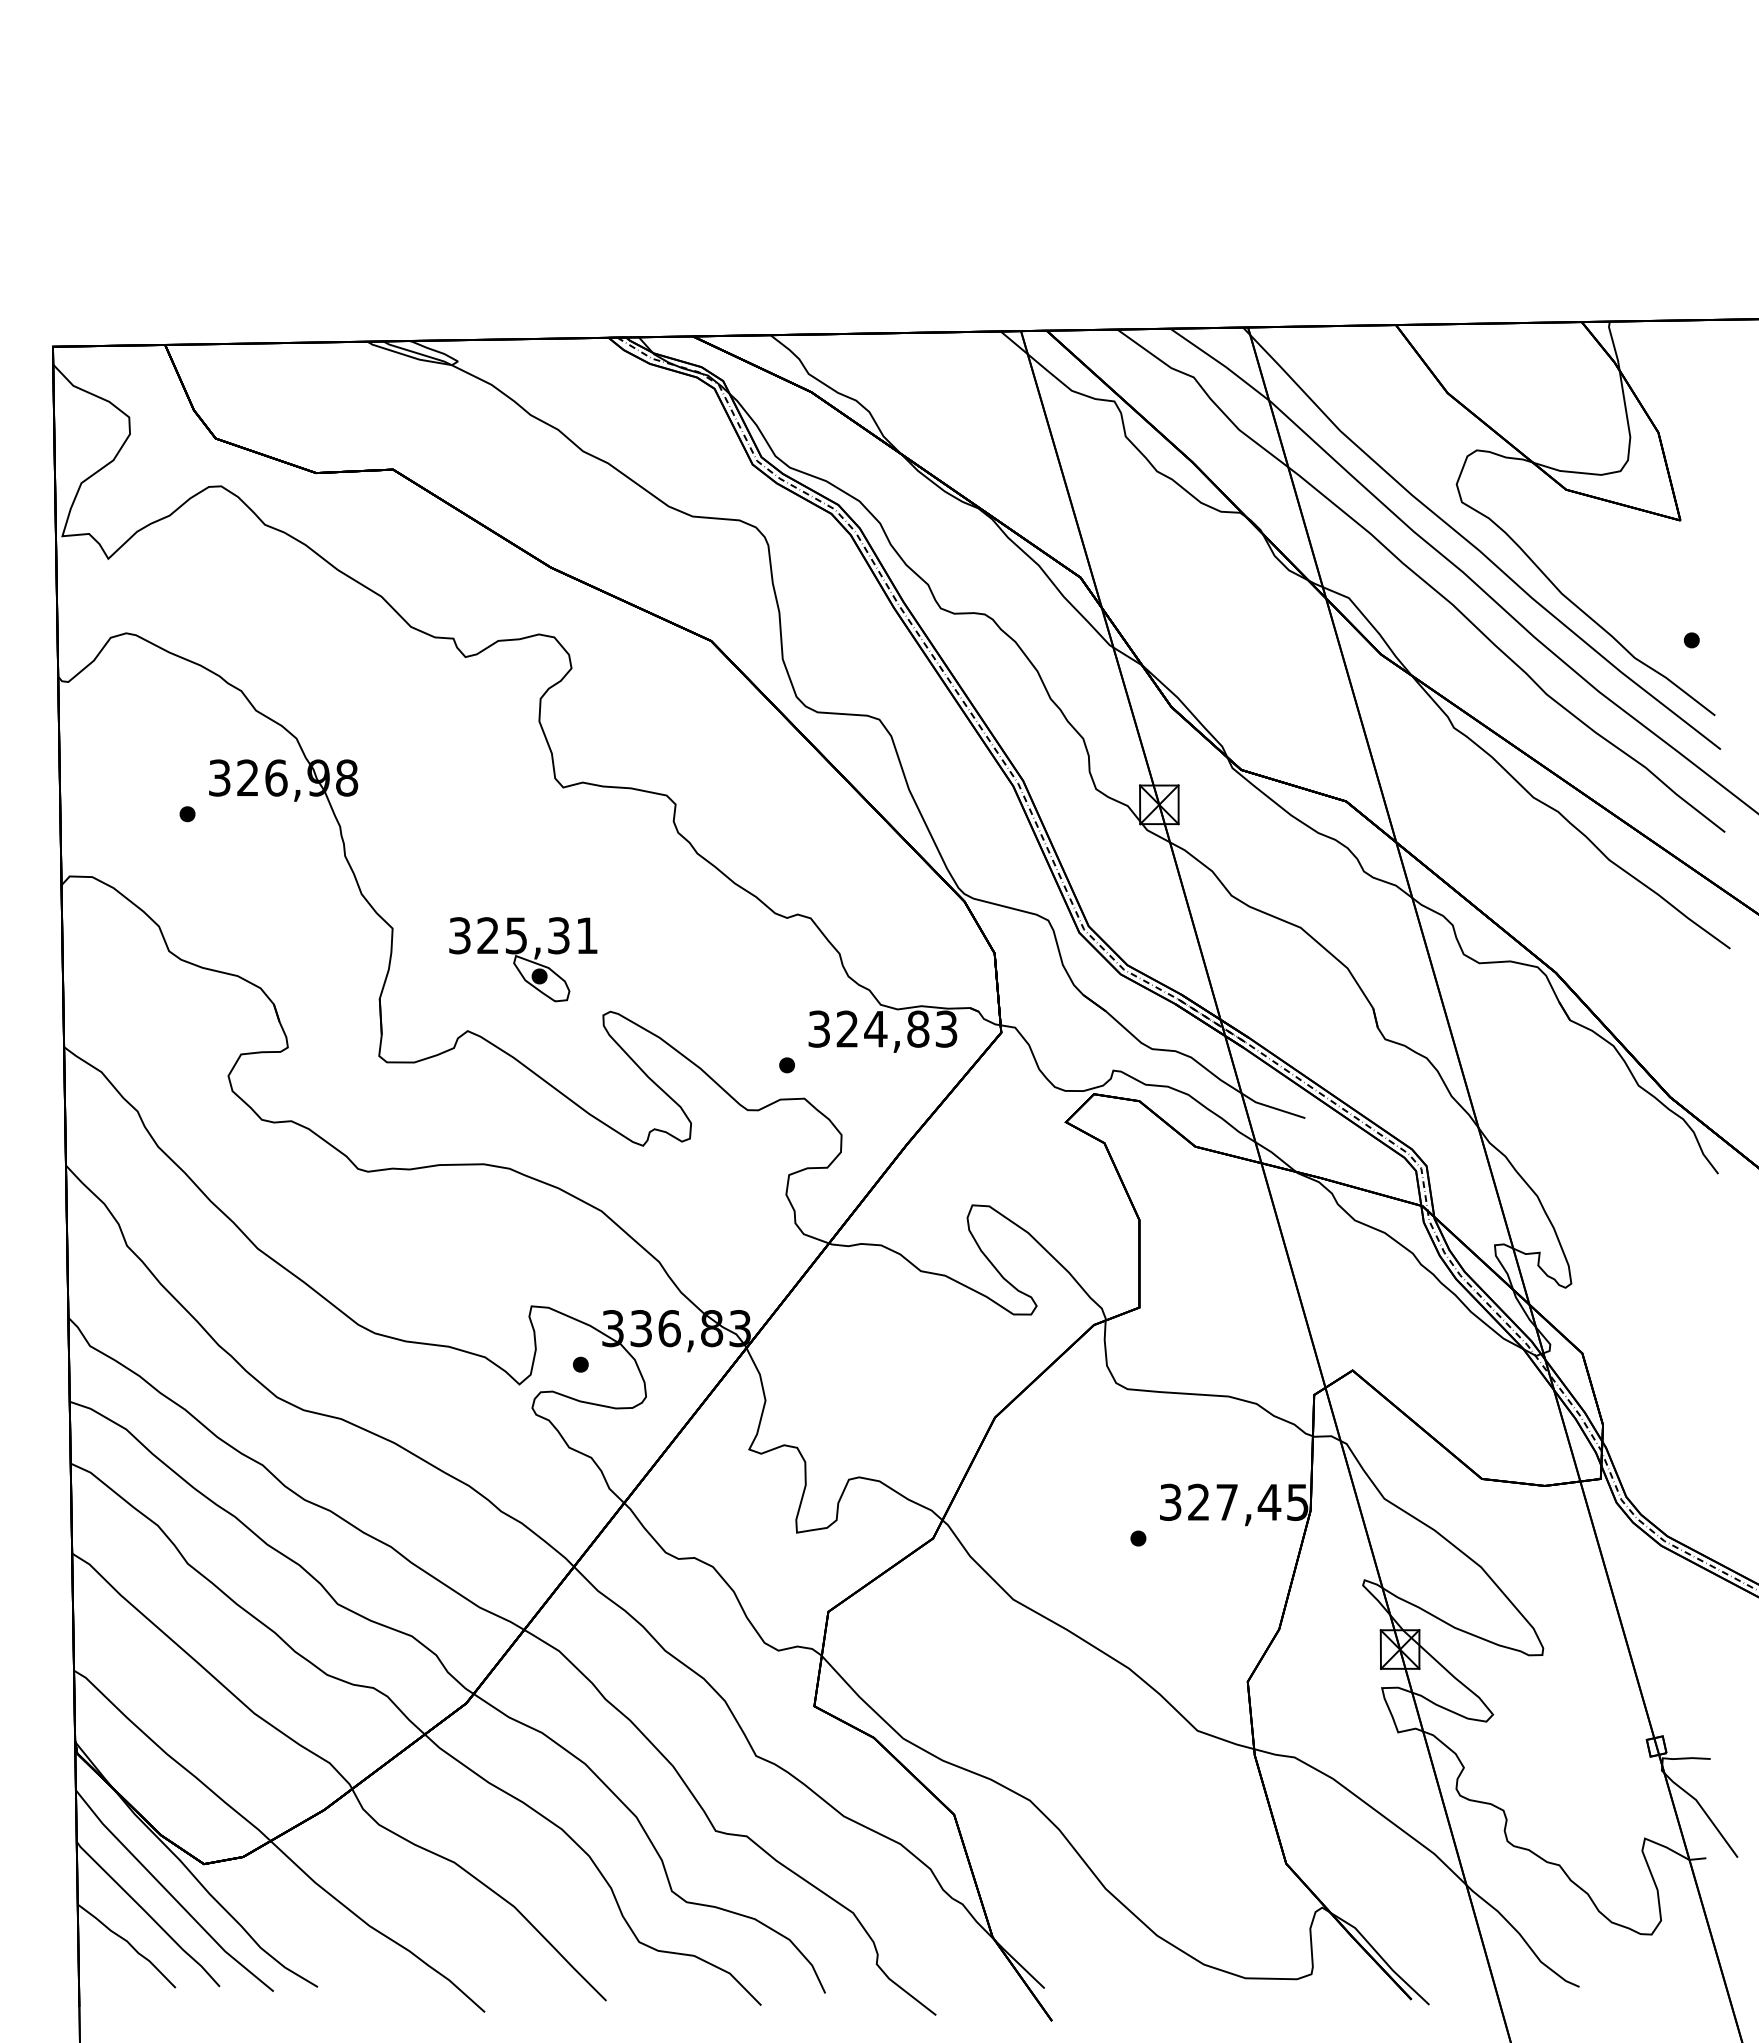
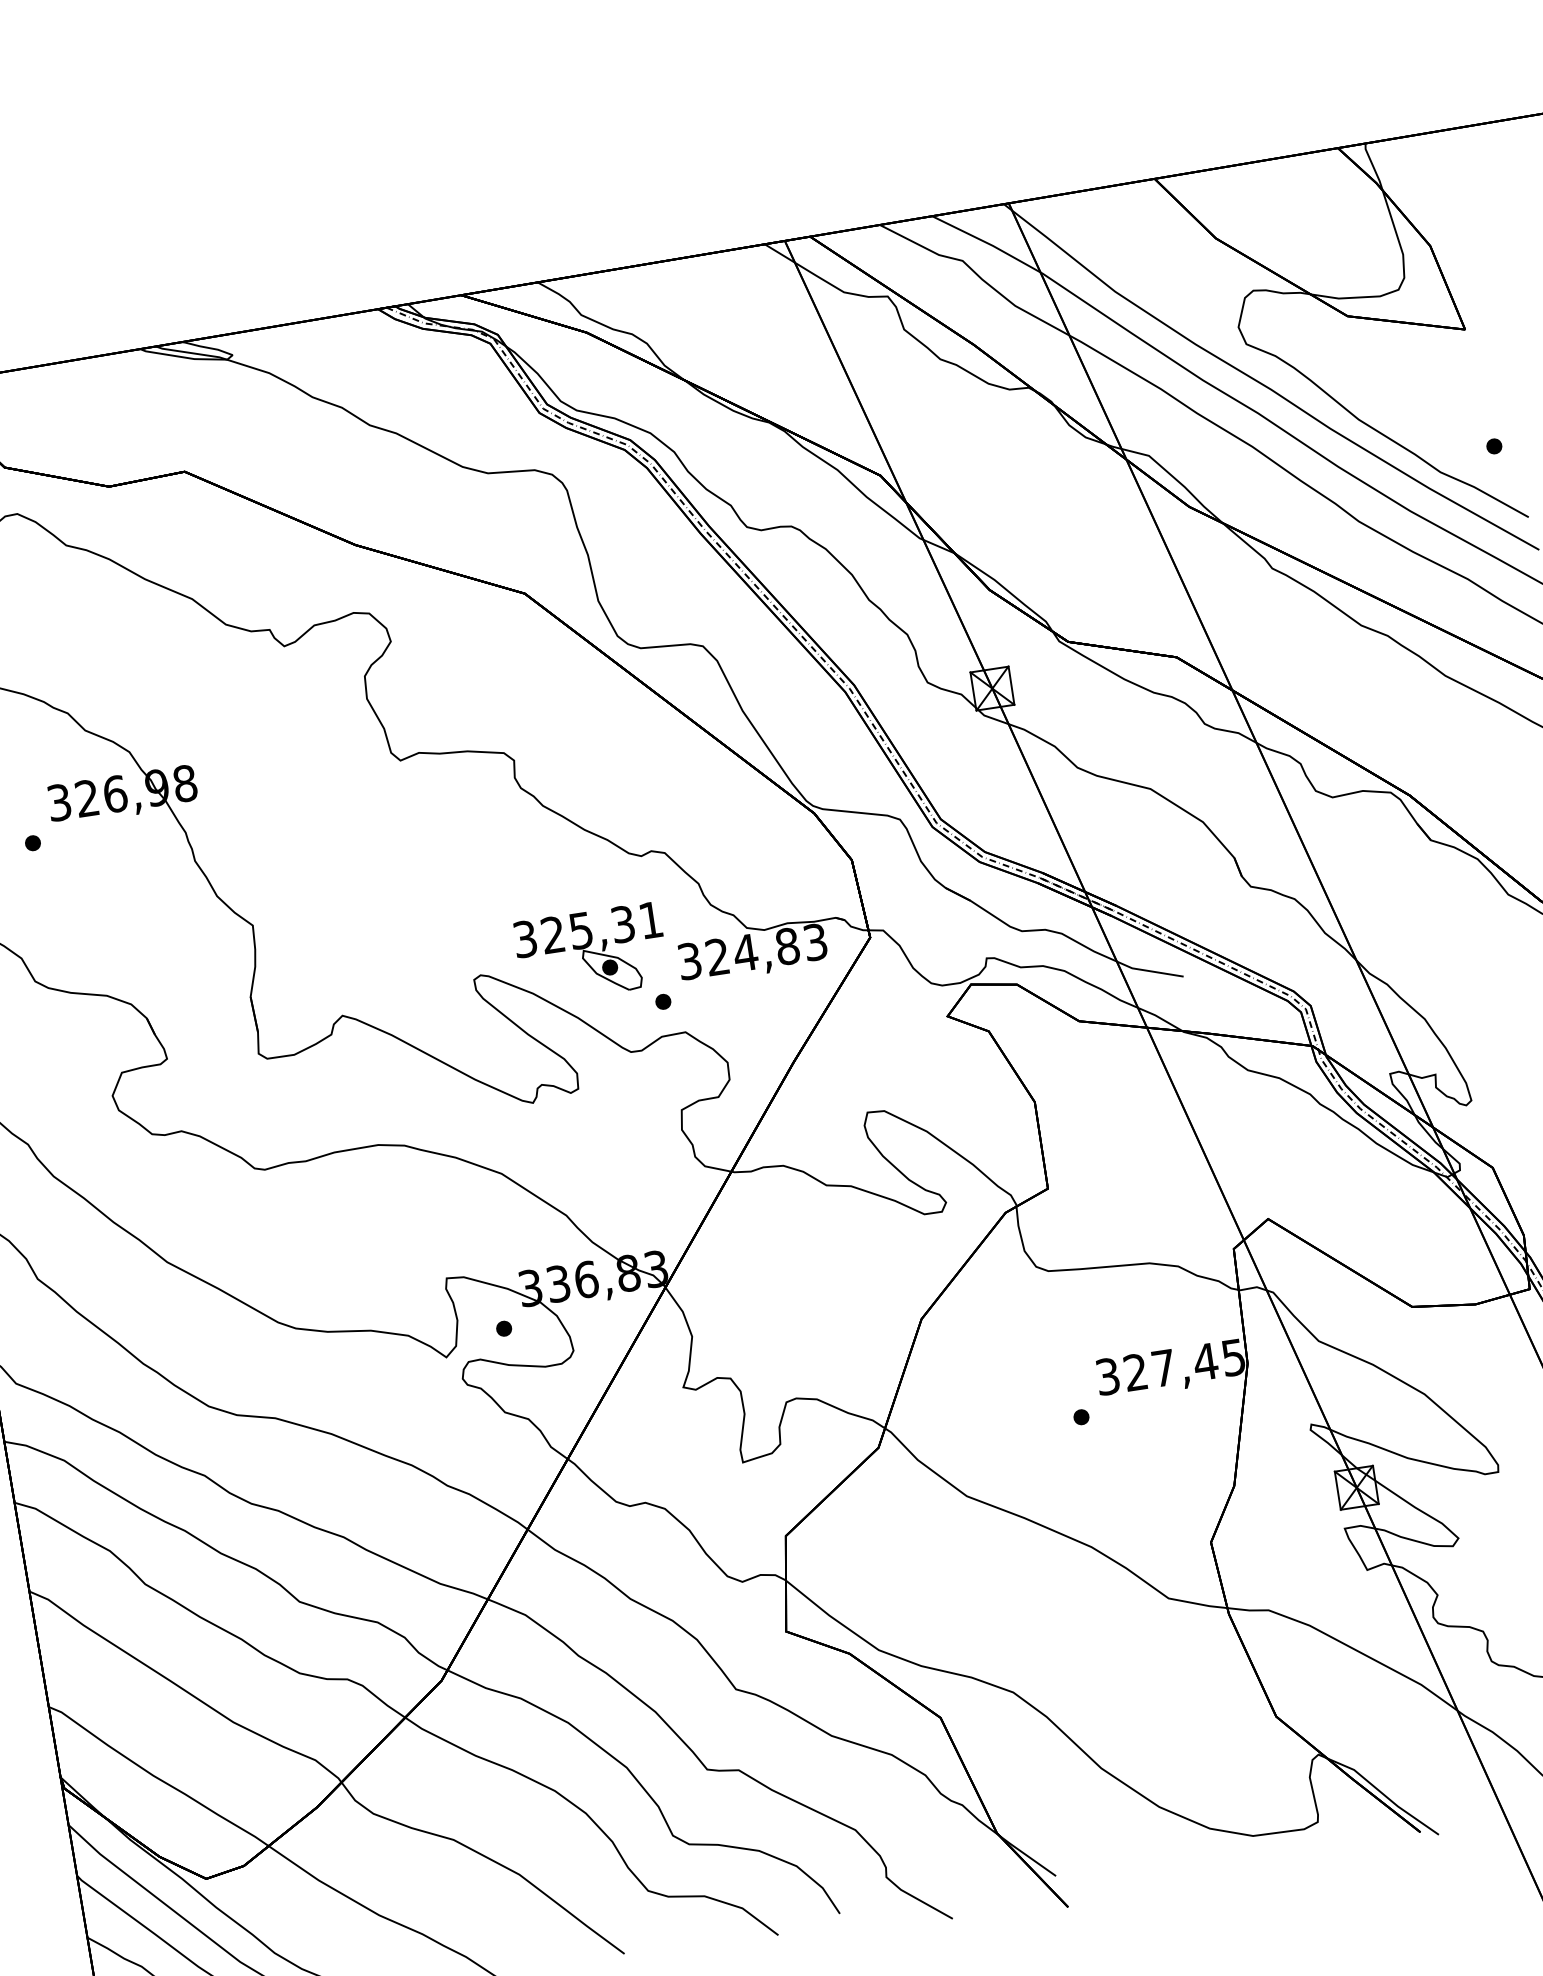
part: (523, 959) -> (591, 953), moved

